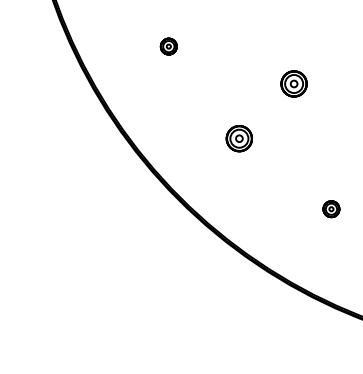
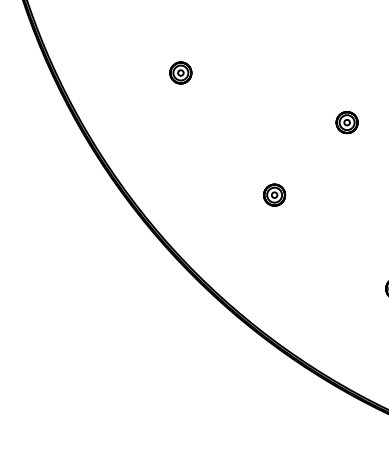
part: (293, 83) -> (346, 121), size x0.62
part: (239, 138) -> (274, 194), size x0.62

